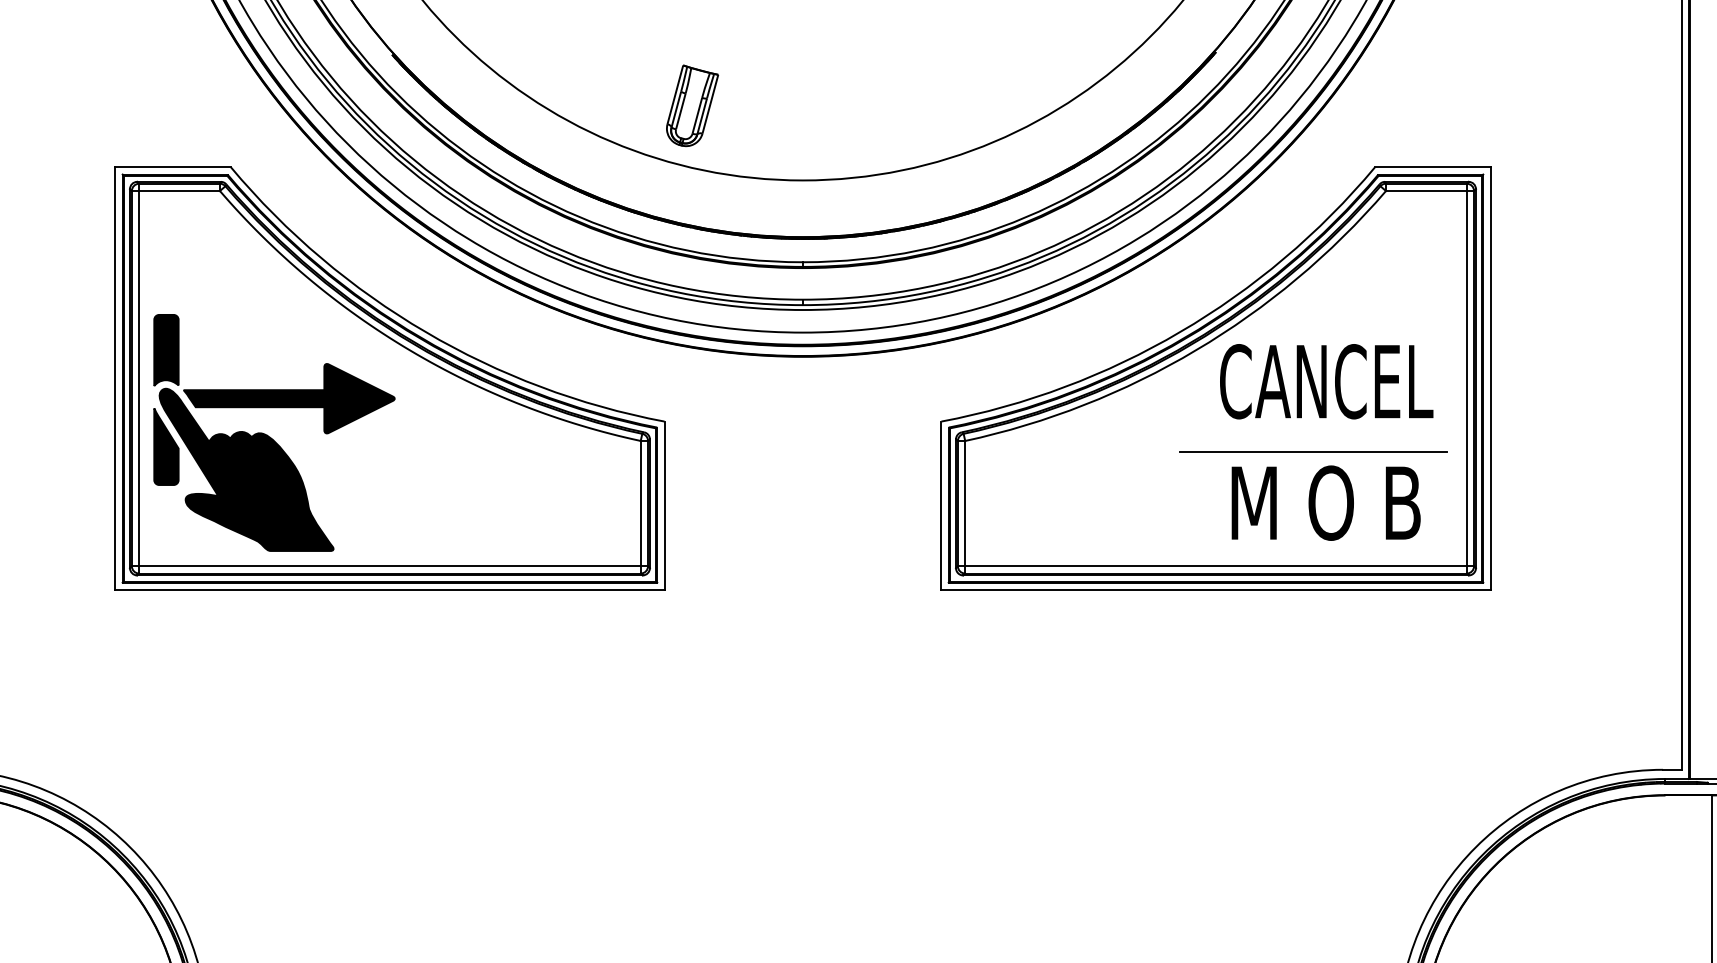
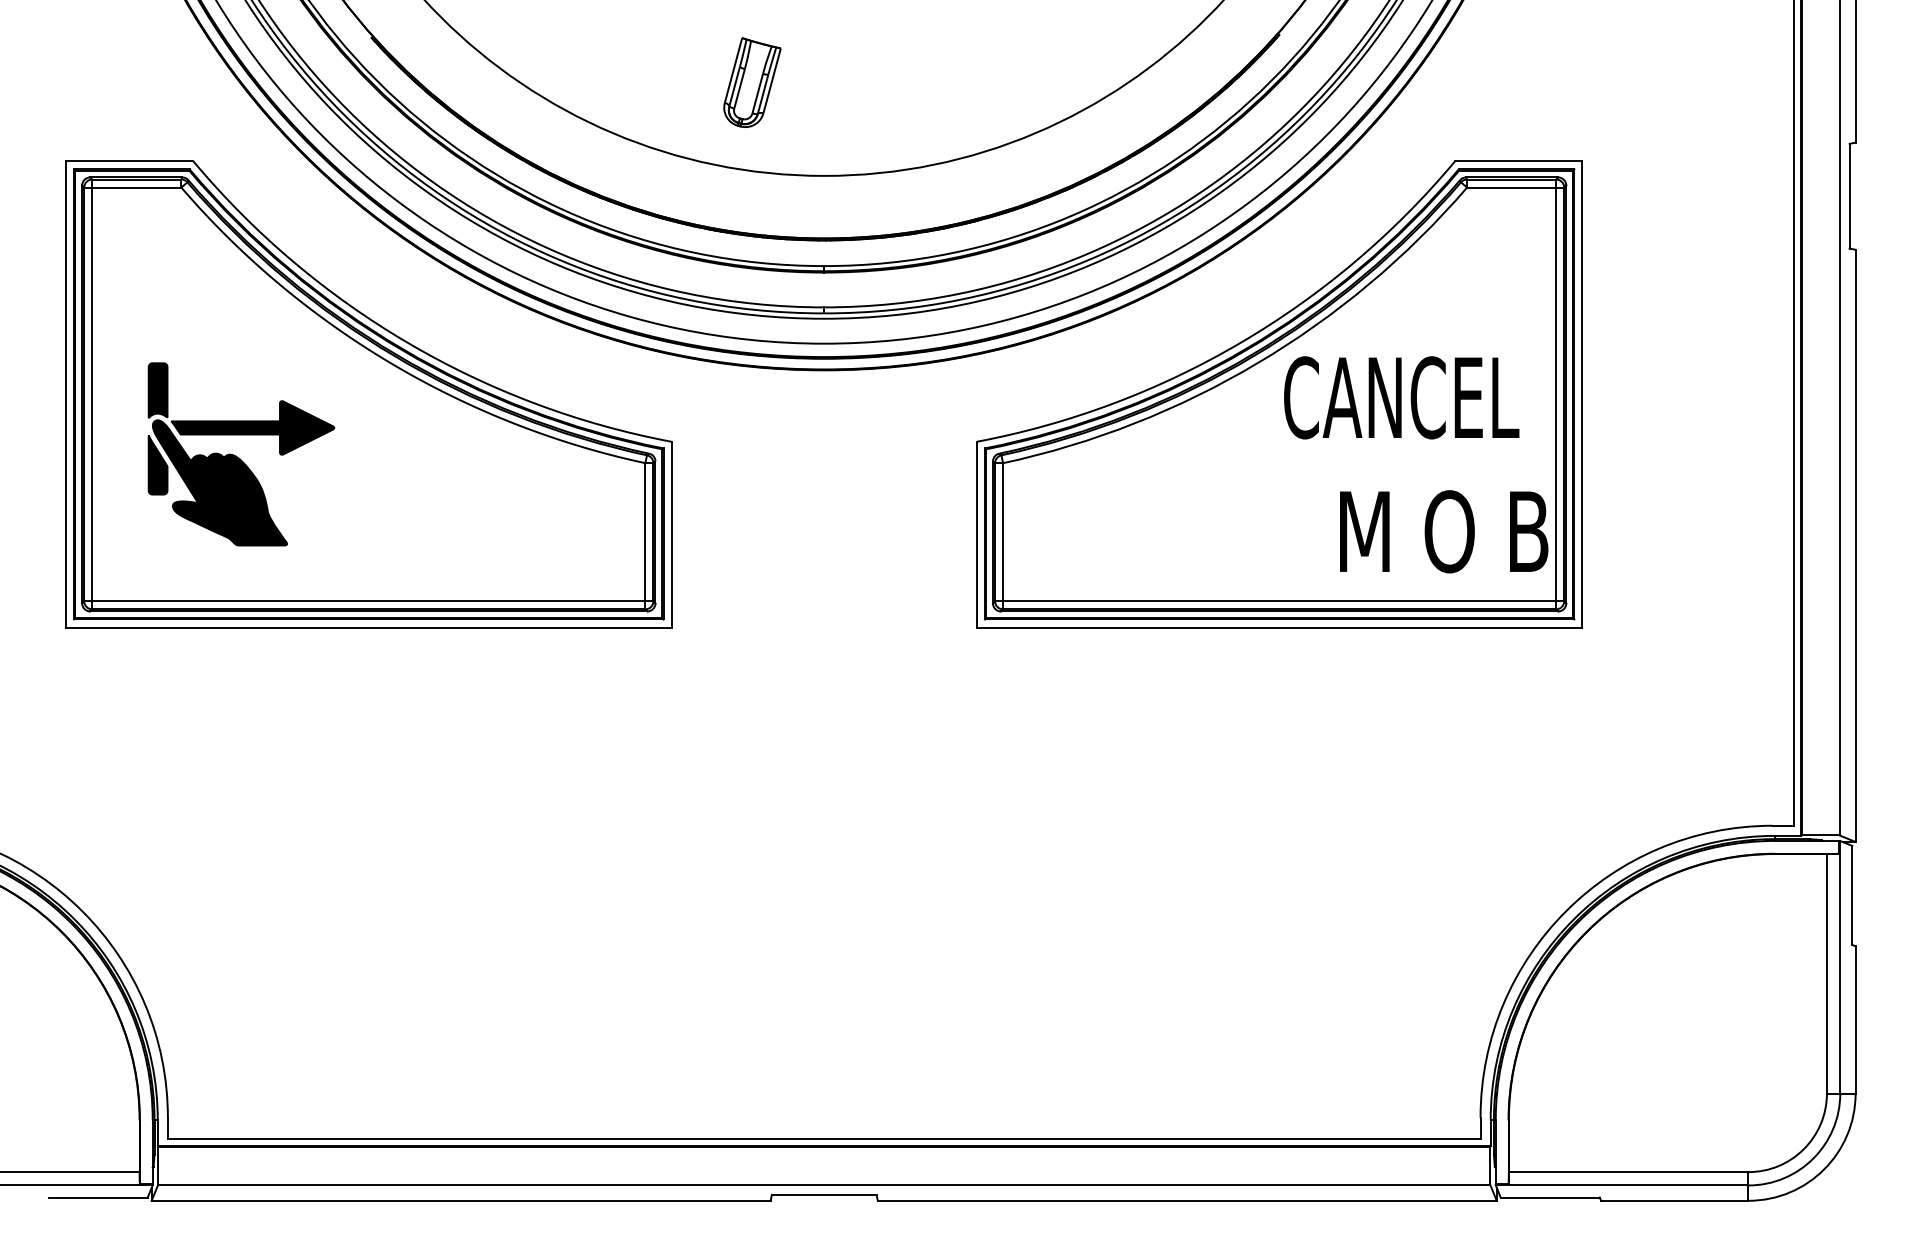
part: (692, 105) -> (752, 82), moved
part: (274, 433) -> (241, 454), size x0.7
line: (1312, 451) -> (1386, 474), removed
text: (1326, 502) -> (1444, 531), moved

